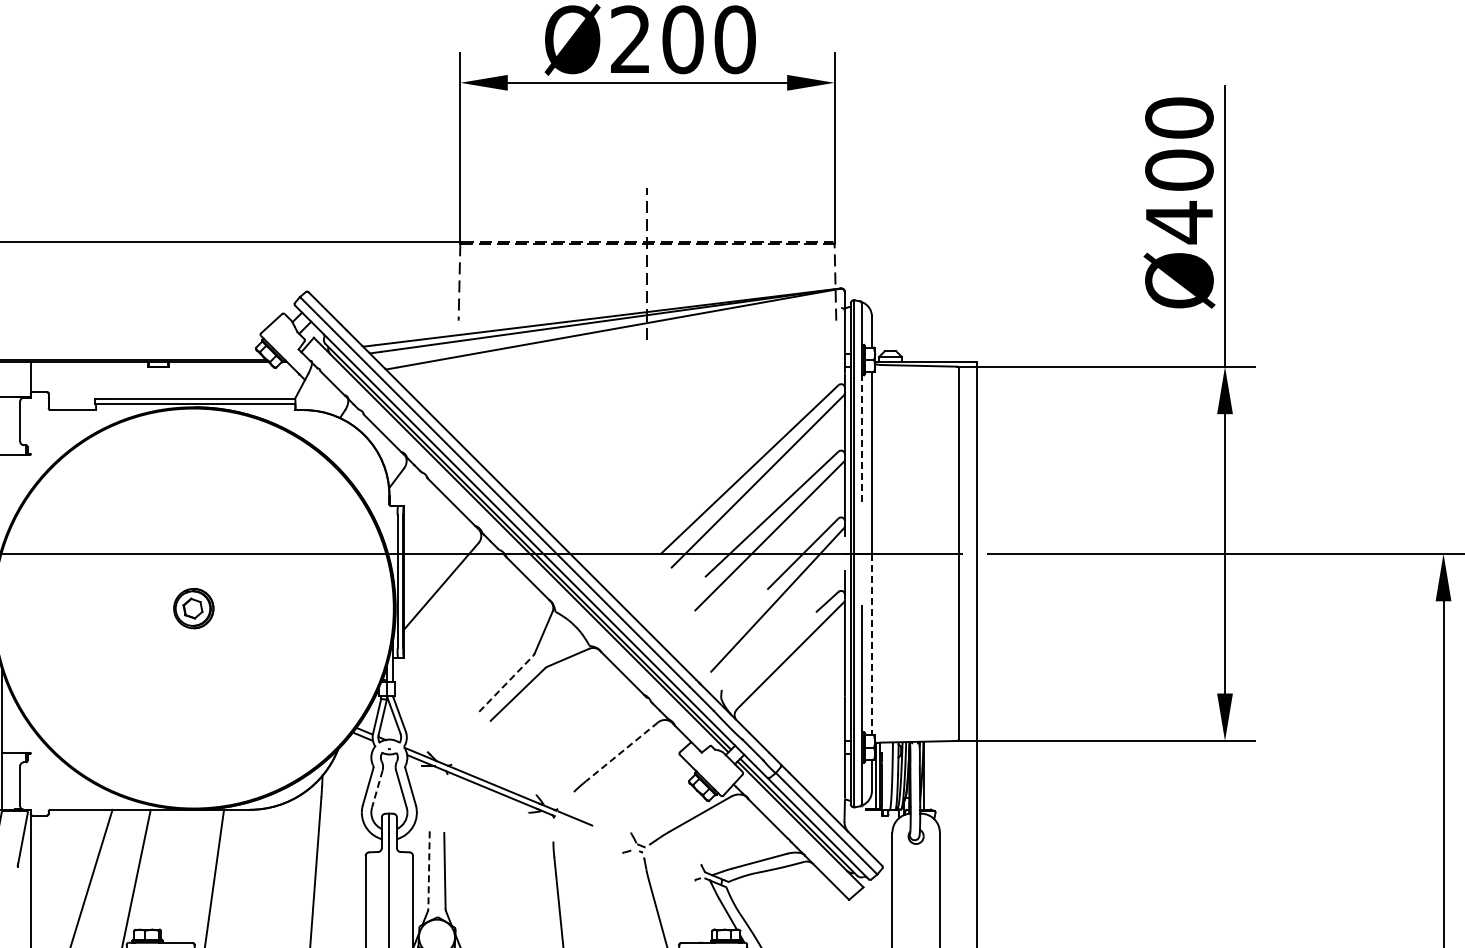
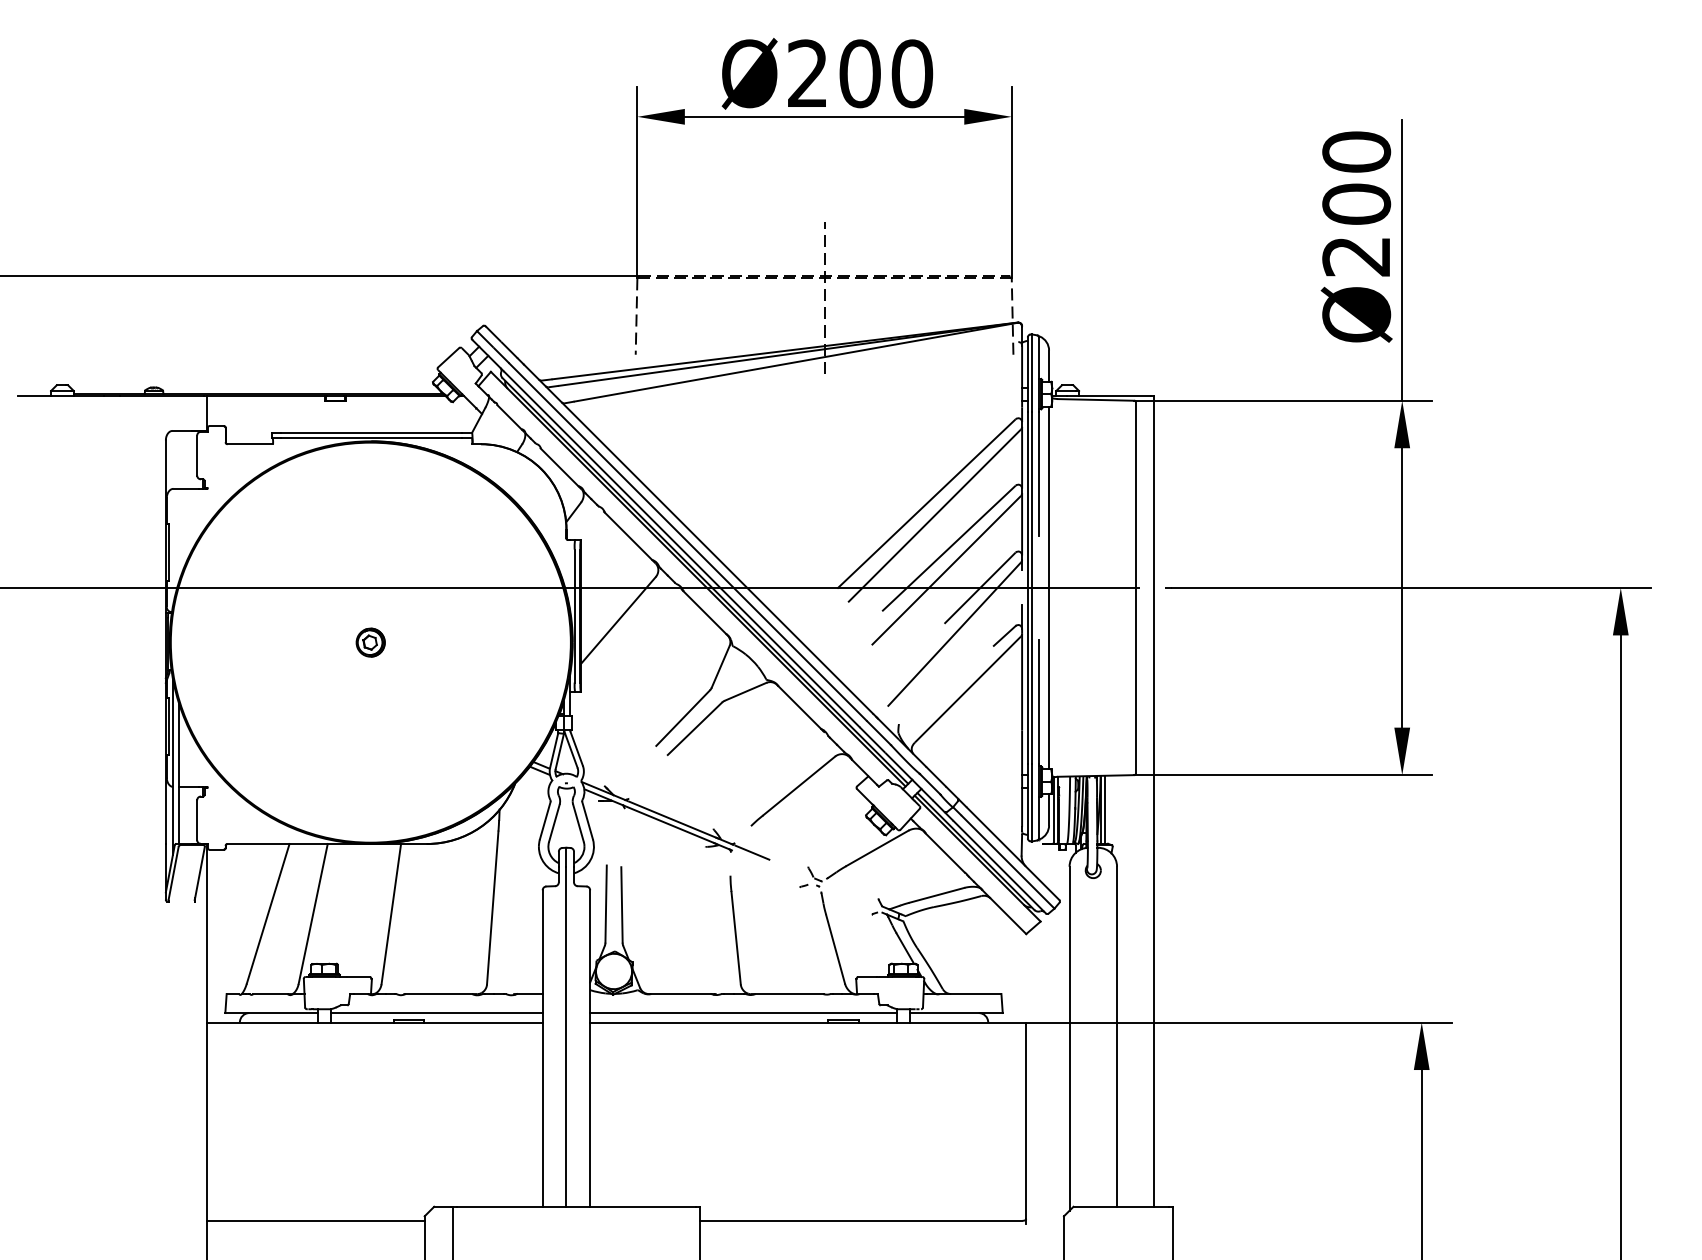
text: (1178, 222) -> (1355, 256), Ø400 -> Ø200
line: (862, 440) -> (1039, 474), dashed -> solid
part: (193, 608) -> (370, 642), size x0.71
line: (872, 644) -> (1049, 678), dashed -> solid
line: (506, 684) -> (683, 718), dashed -> solid
line: (621, 752) -> (798, 786), dashed -> solid
line: (928, 775) -> (1105, 809), added
line: (377, 789) -> (554, 823), dashed -> solid
line: (429, 870) -> (606, 904), dashed -> solid

